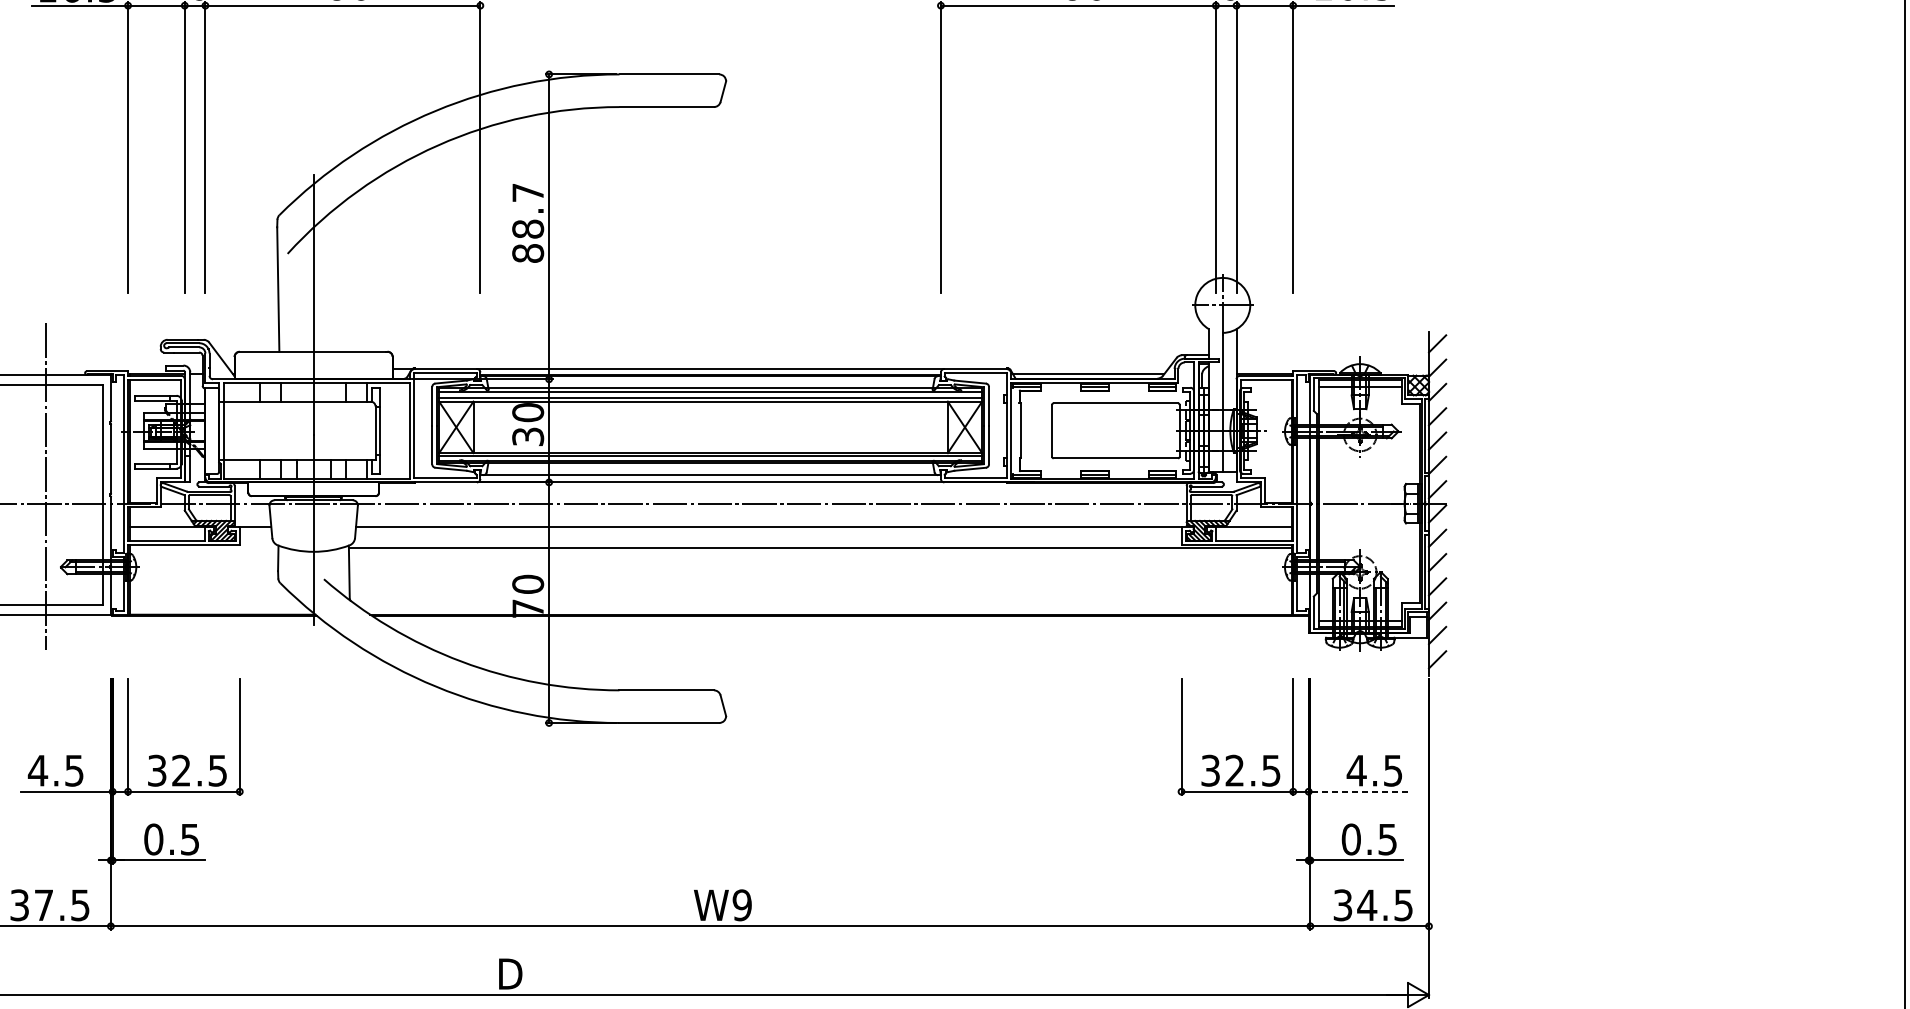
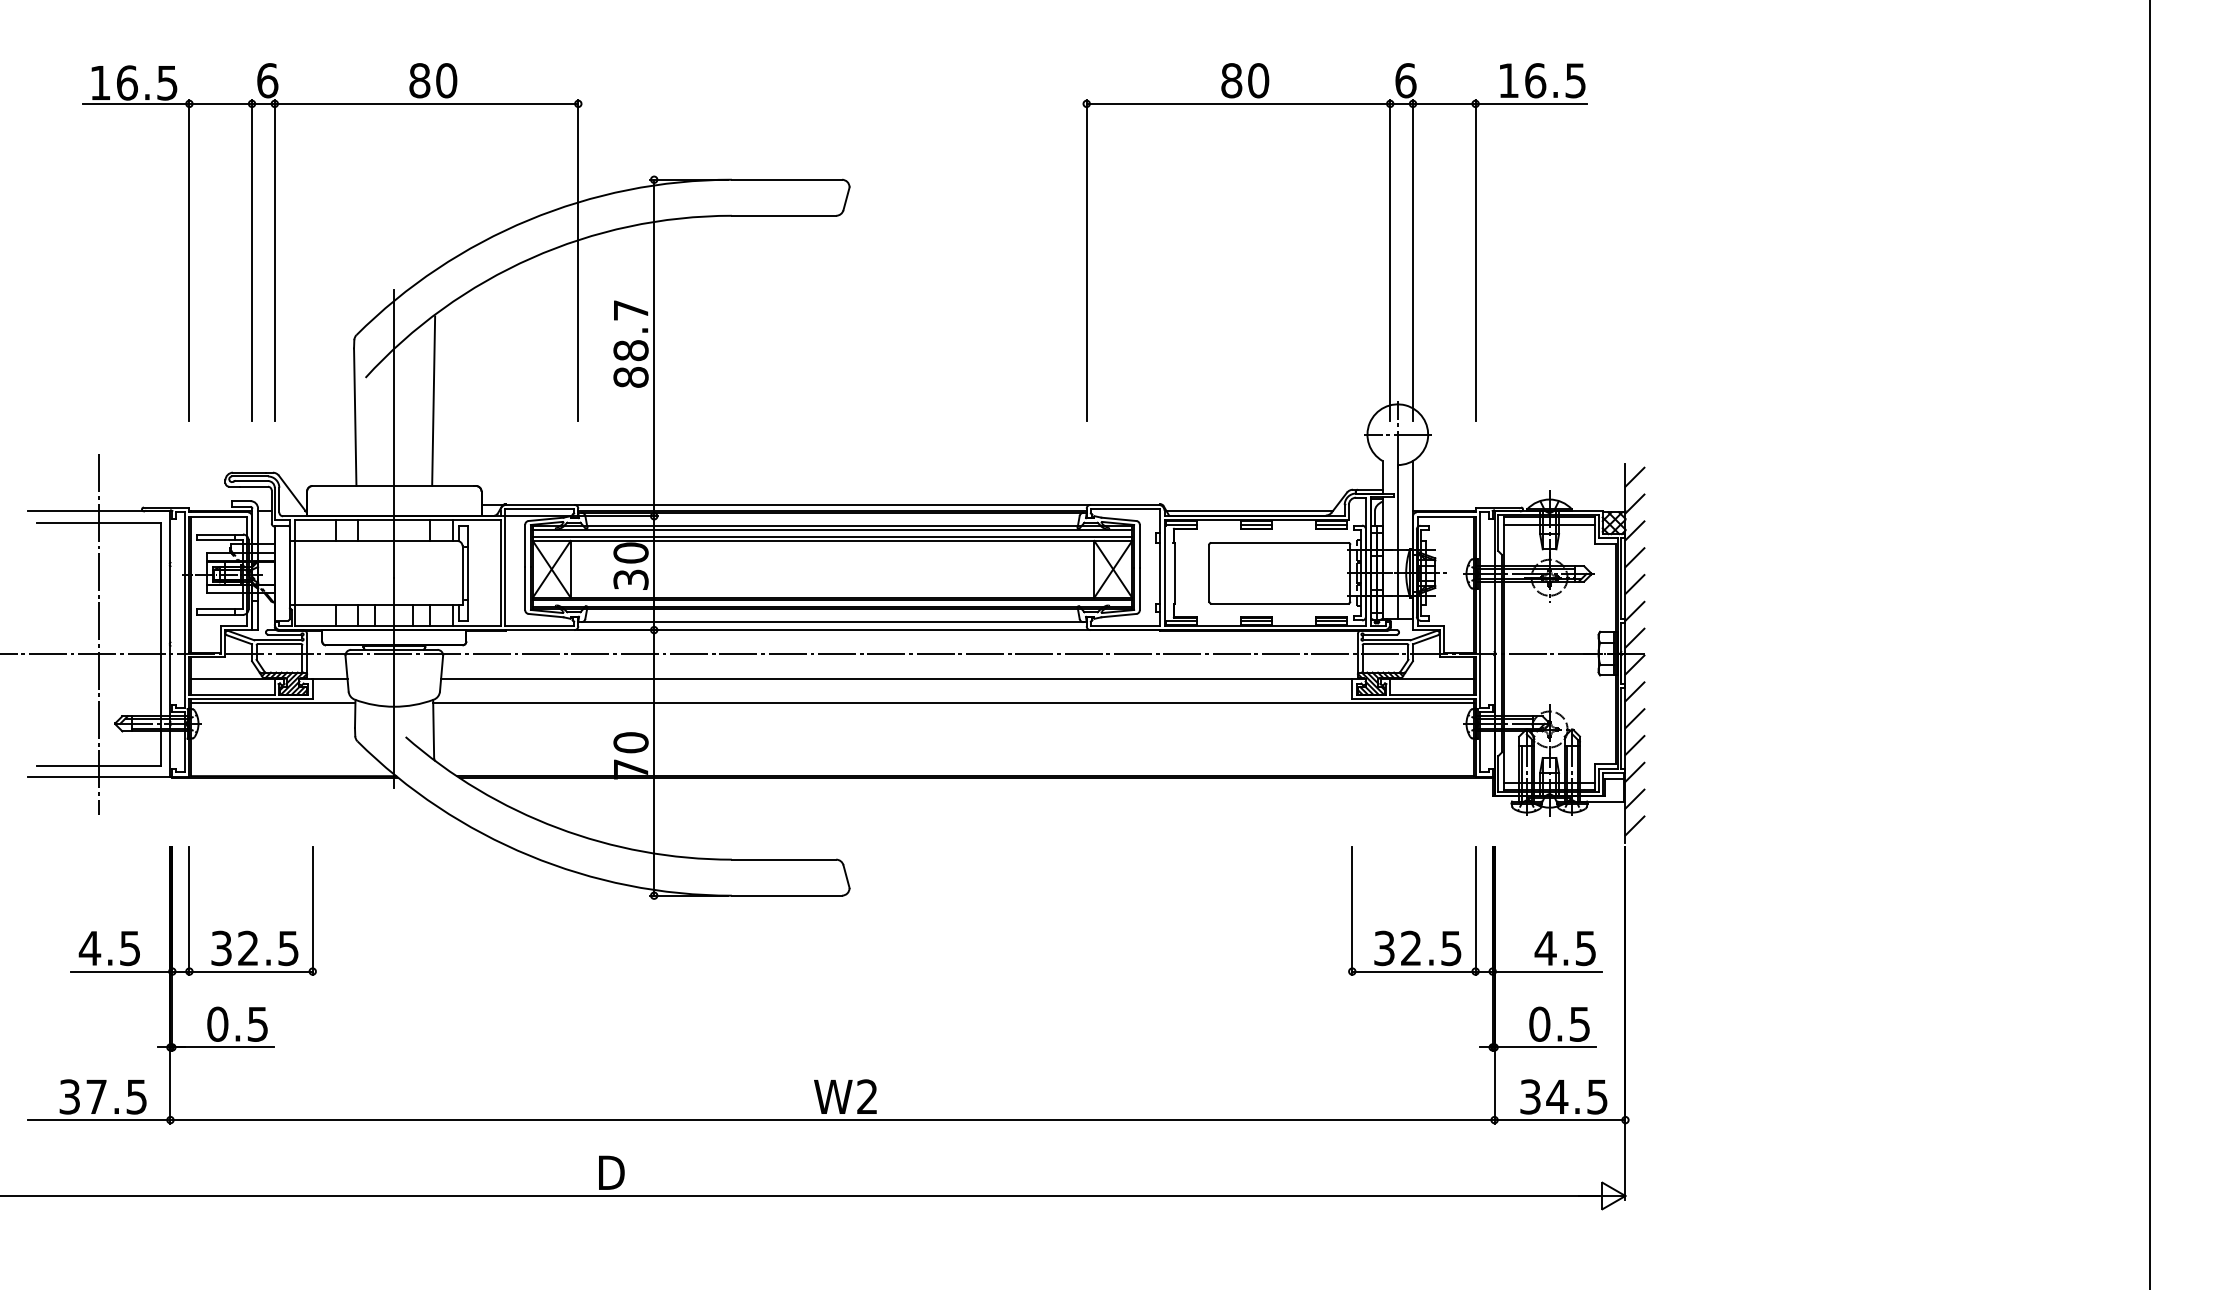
line: (349, 274) -> (433, 400), added
line: (204, 547) -> (273, 702), added
line: (1358, 791) -> (1547, 971), dashed -> solid
text: (741, 904) -> (866, 1096), W9 -> W2

